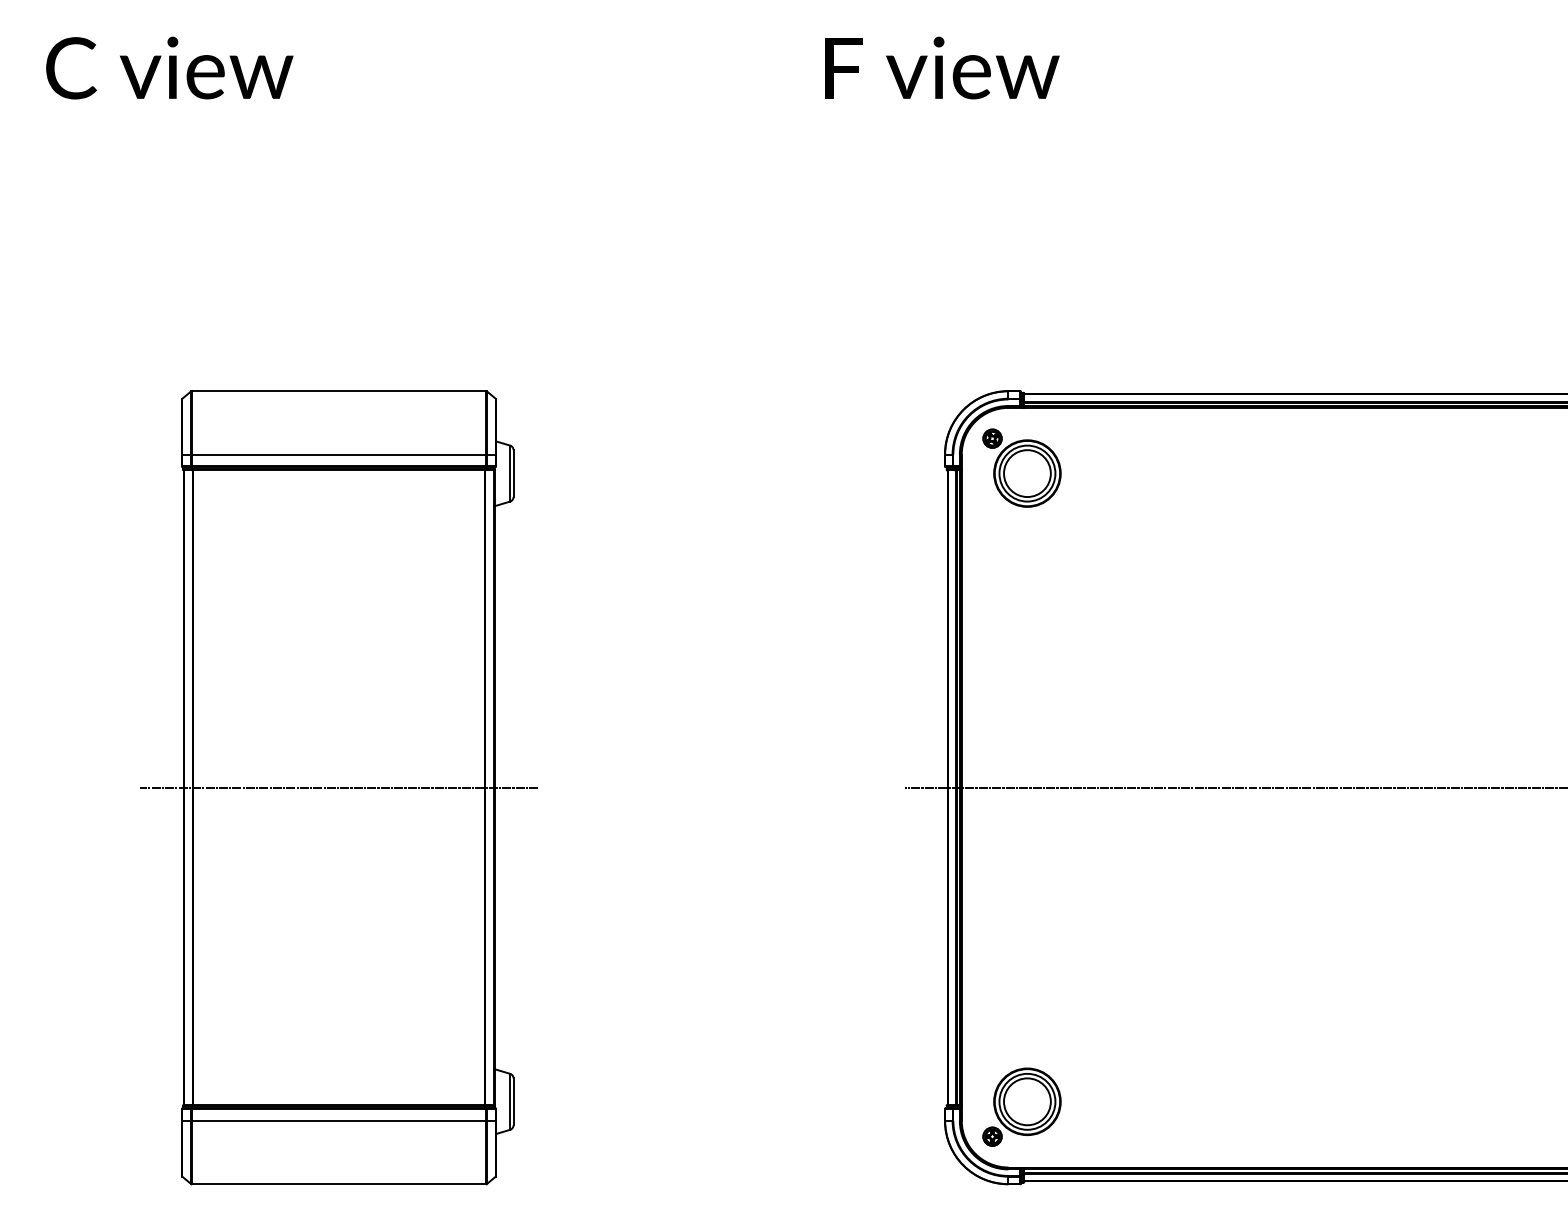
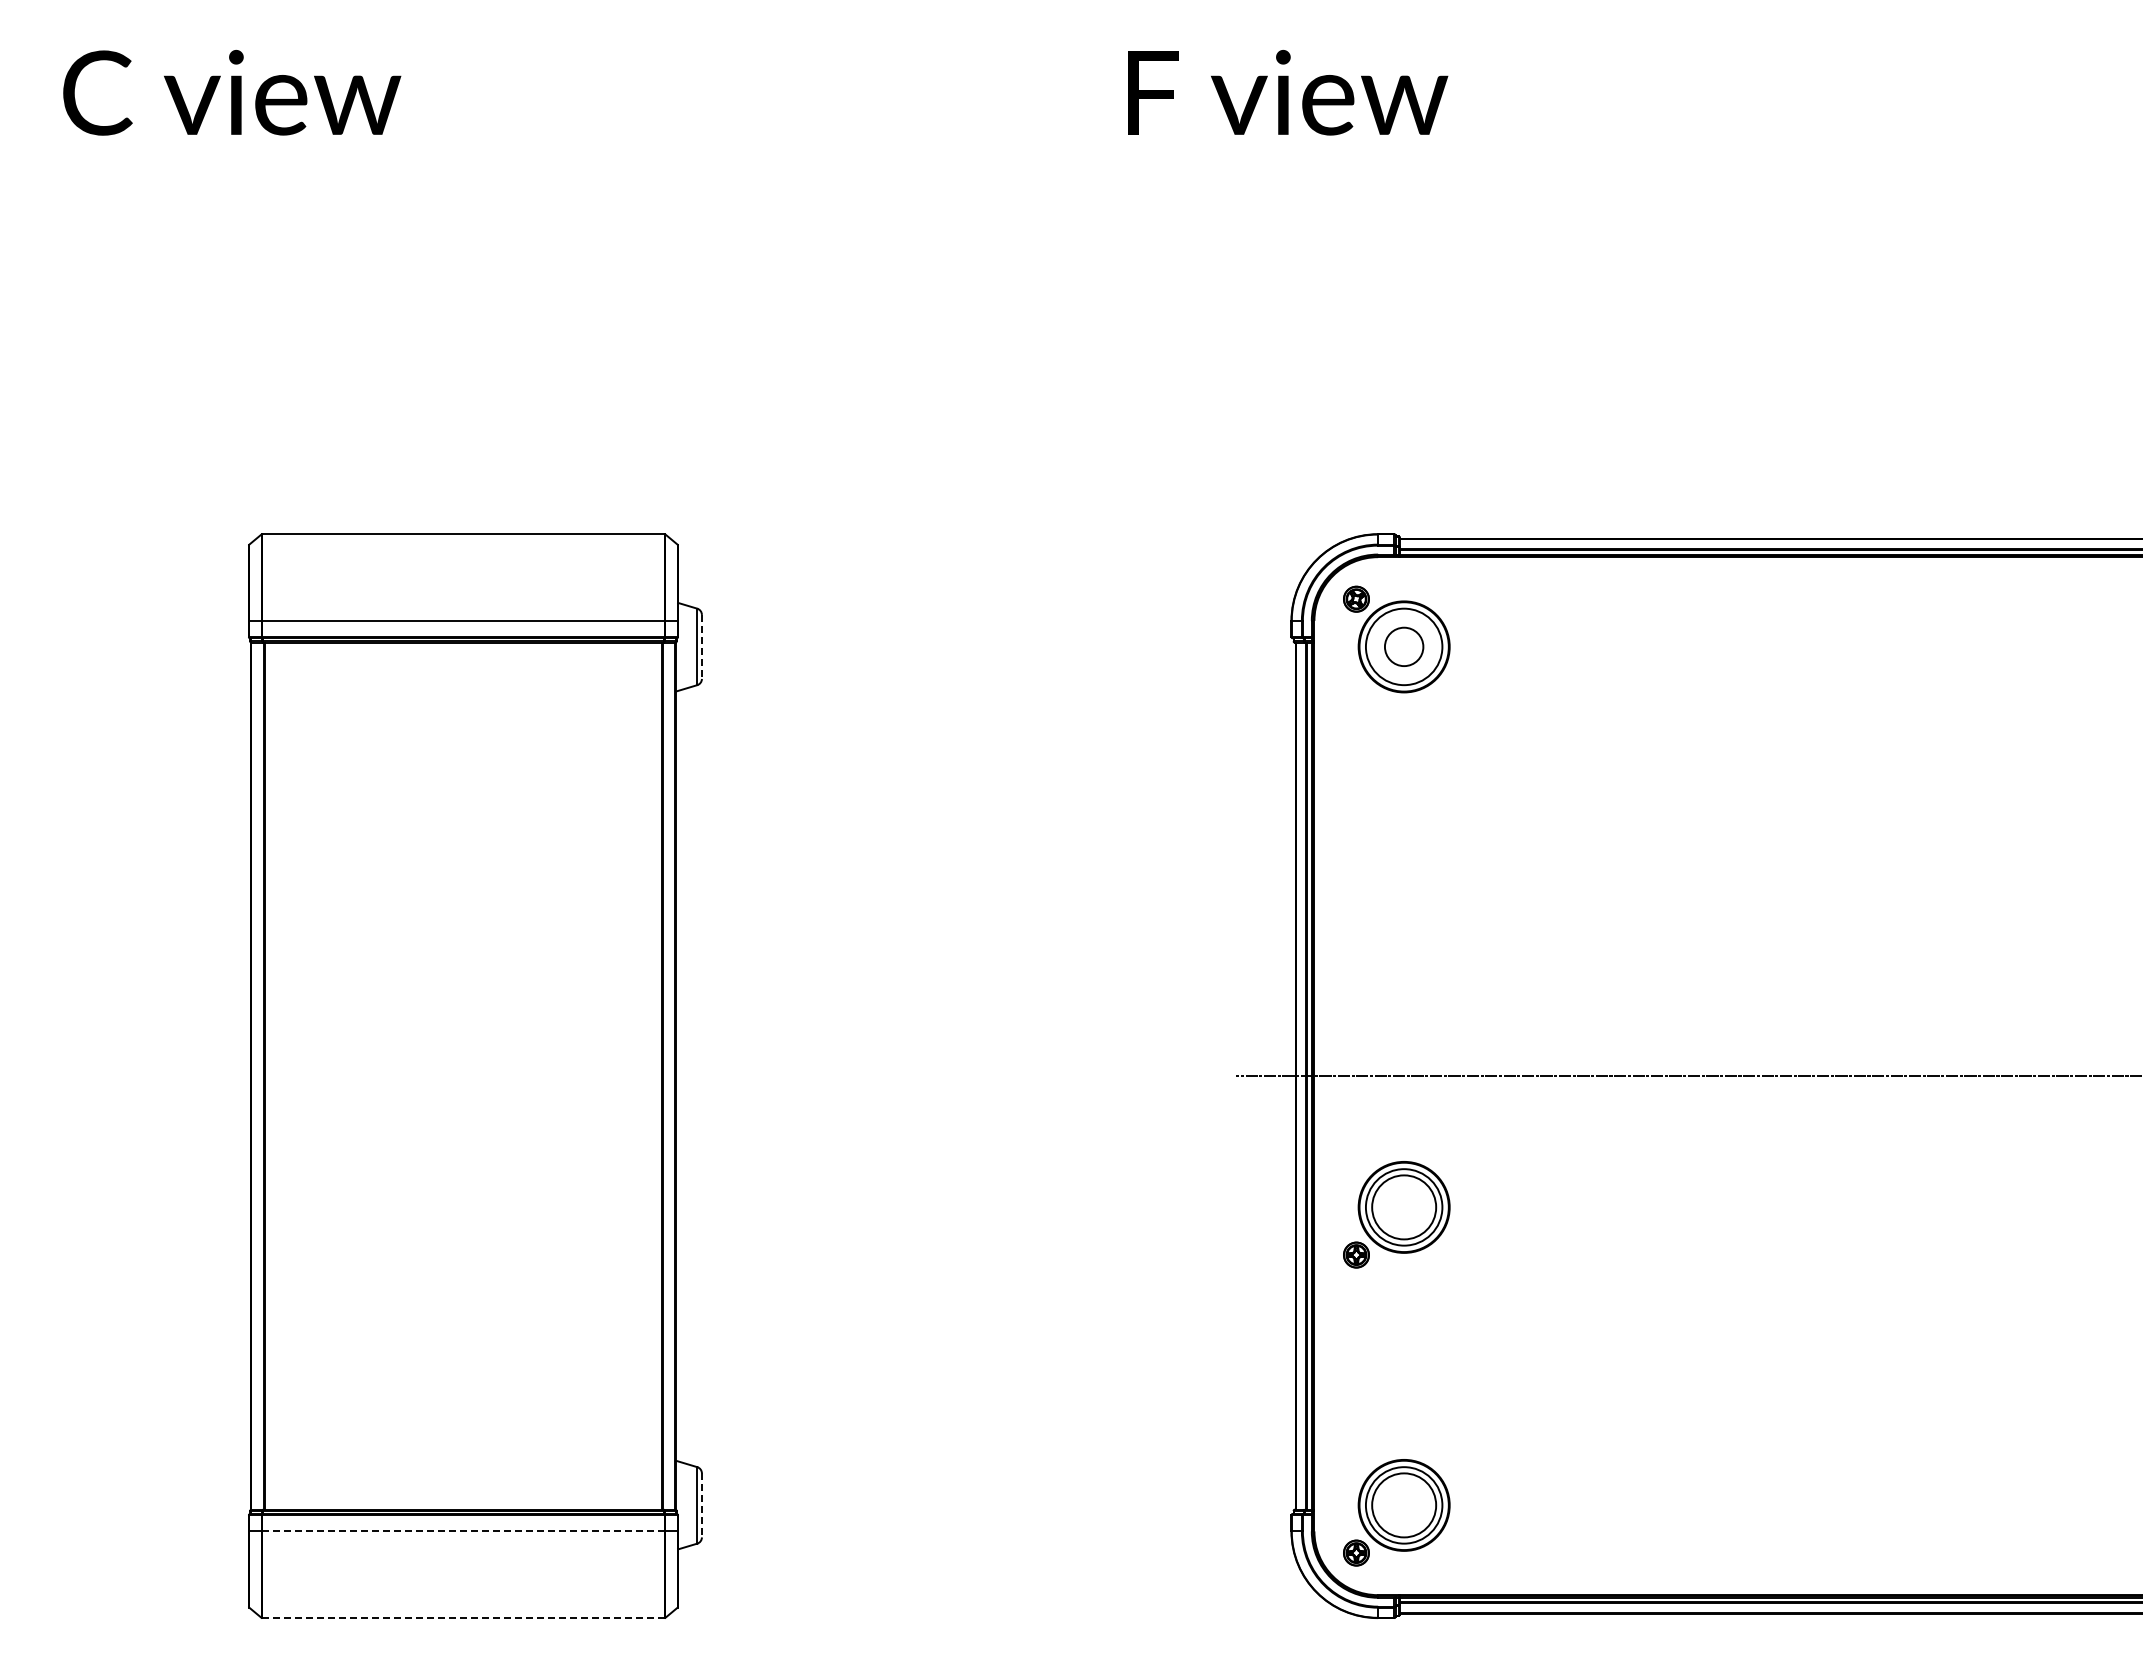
circle: (1027, 473) -> (1404, 646), size x0.6
line: (513, 474) -> (701, 647), solid -> dashed
line: (339, 787) -> (463, 1076), removed
part: (1021, 888) -> (1396, 1214), added
line: (513, 1101) -> (701, 1505), solid -> dashed
line: (338, 1120) -> (462, 1531), solid -> dashed
line: (339, 1184) -> (463, 1618), solid -> dashed

